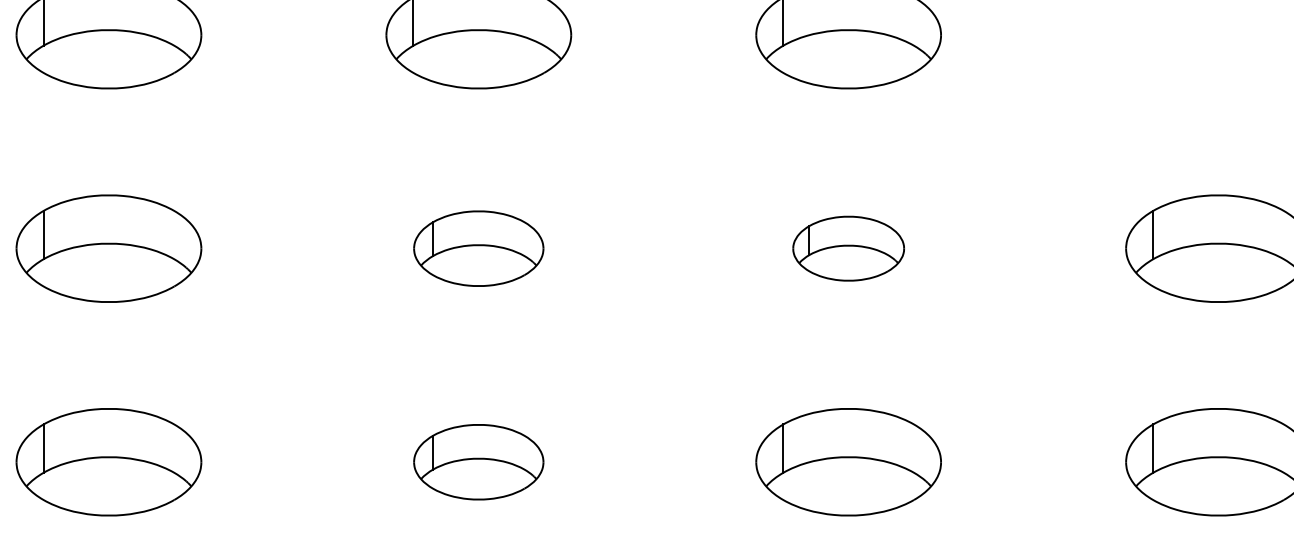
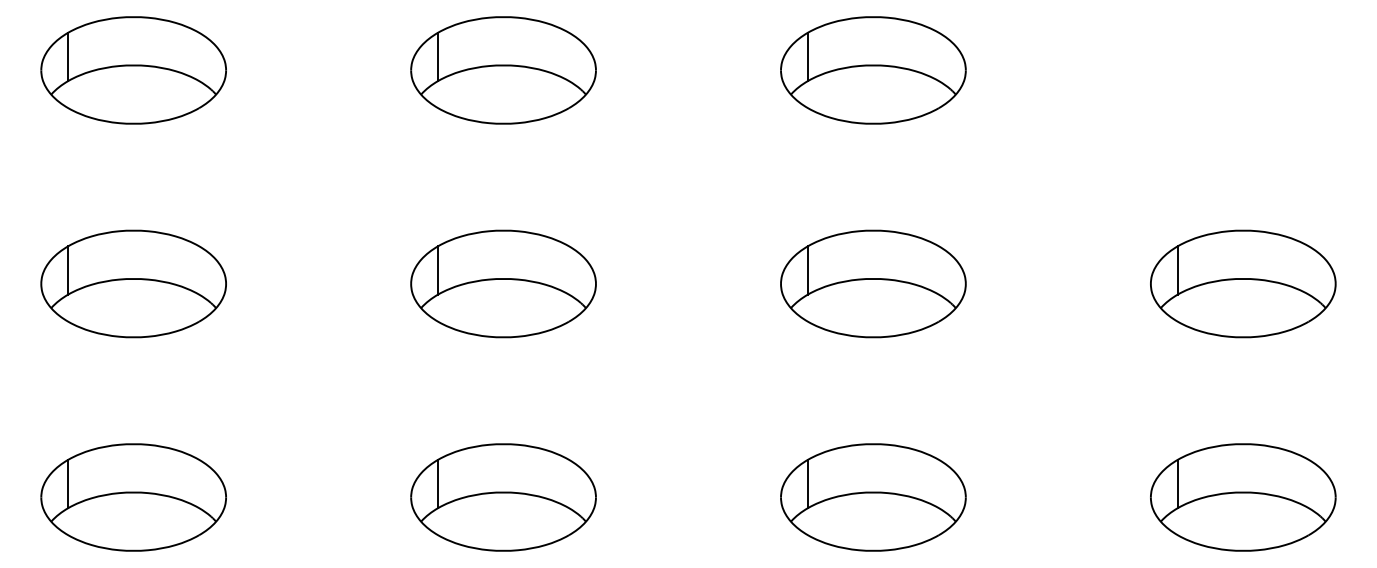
part: (478, 248) -> (503, 283), size x1.43
part: (848, 248) -> (873, 283), size x1.67
part: (478, 462) -> (503, 497), size x1.43

